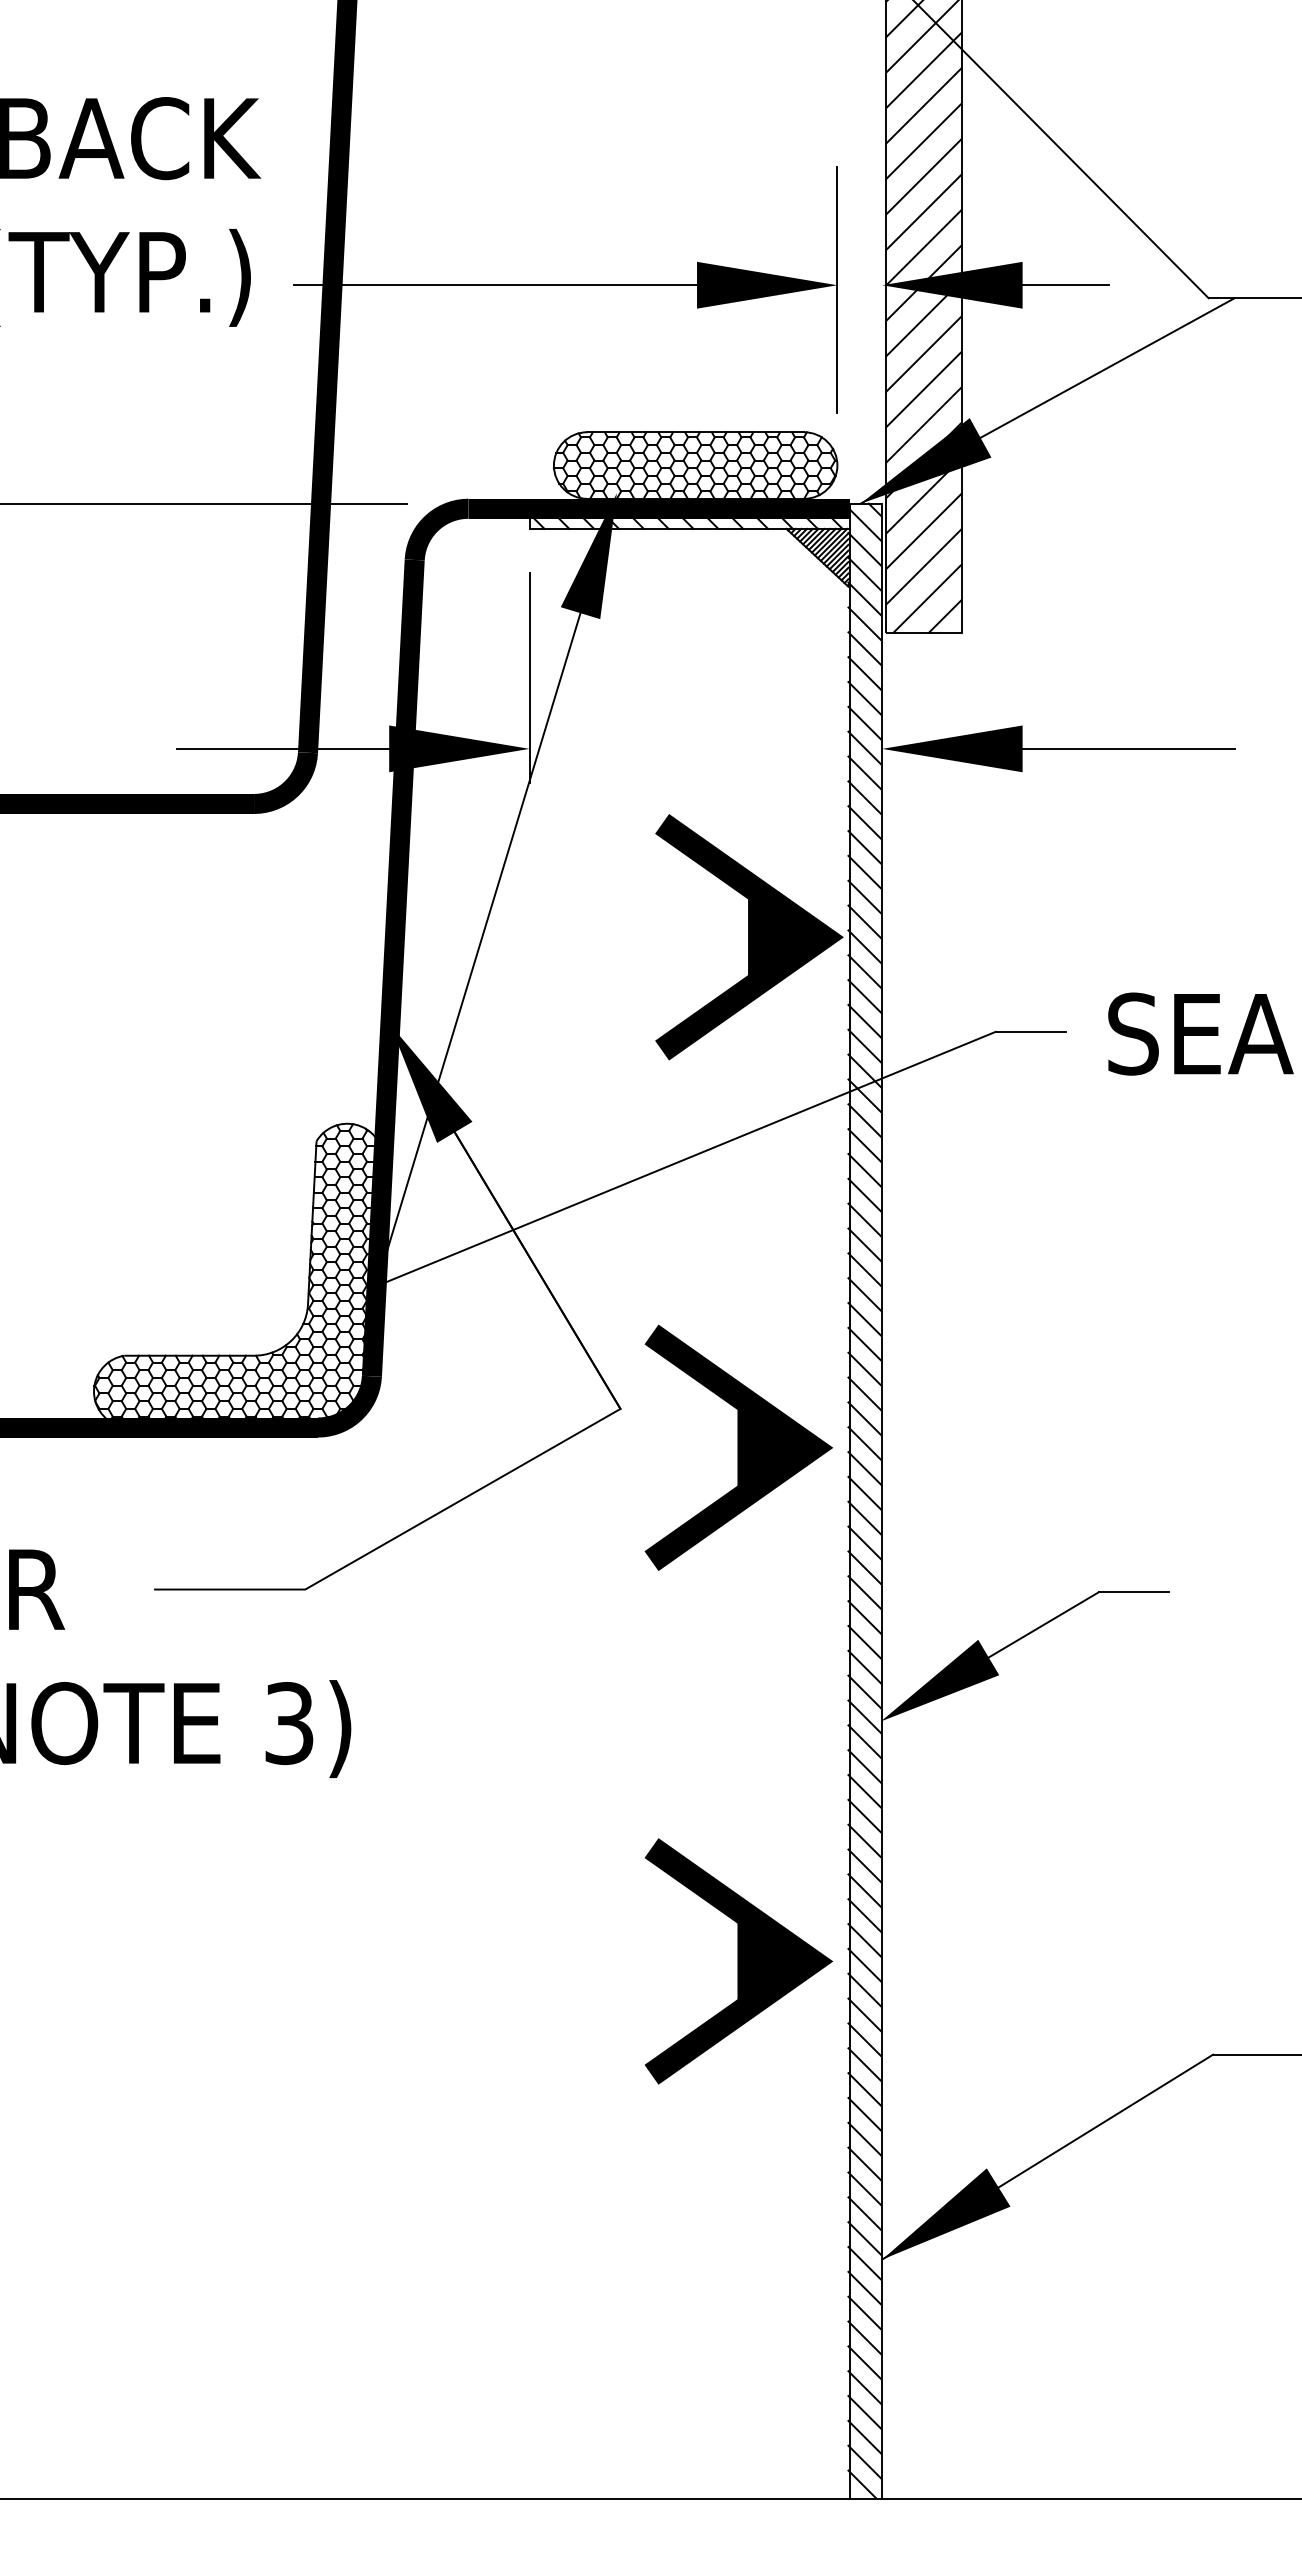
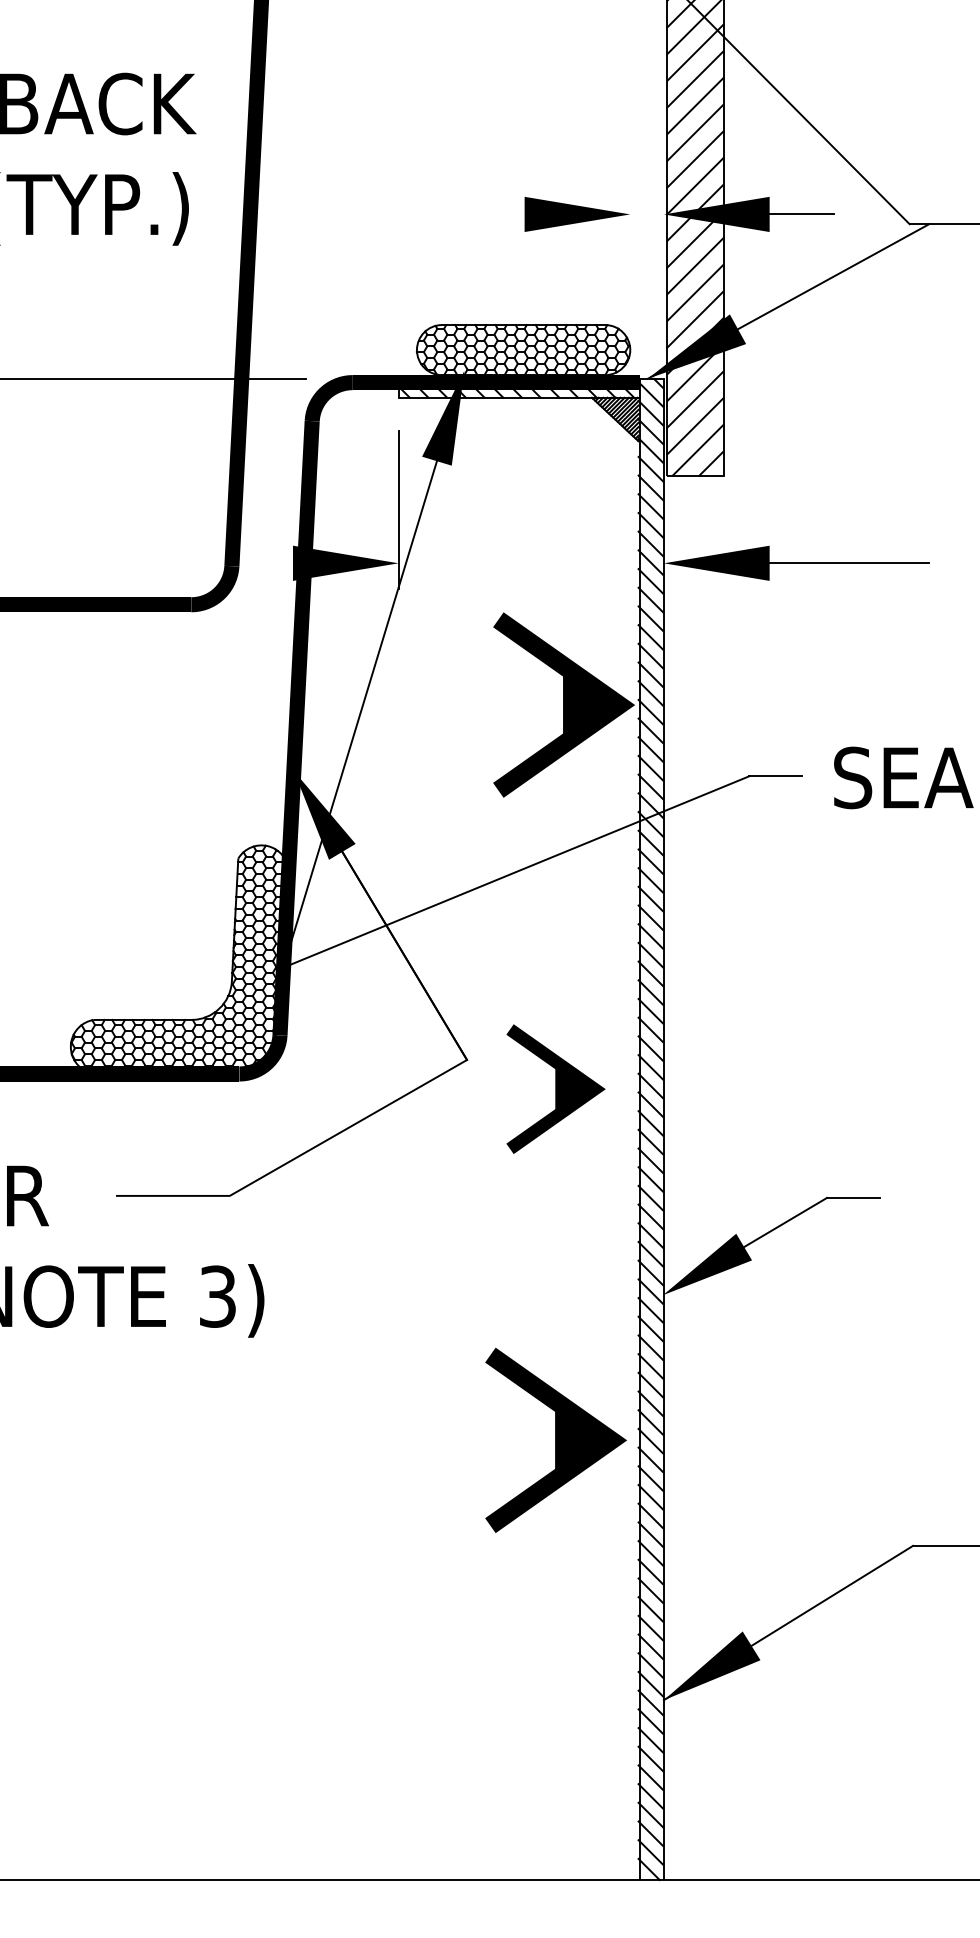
line: (495, 285) -> (372, 214), removed
line: (837, 289) -> (630, 217), removed
line: (282, 748) -> (212, 563), removed
part: (738, 1447) -> (555, 1089), size x0.7
part: (738, 1961) -> (555, 1440), moved

